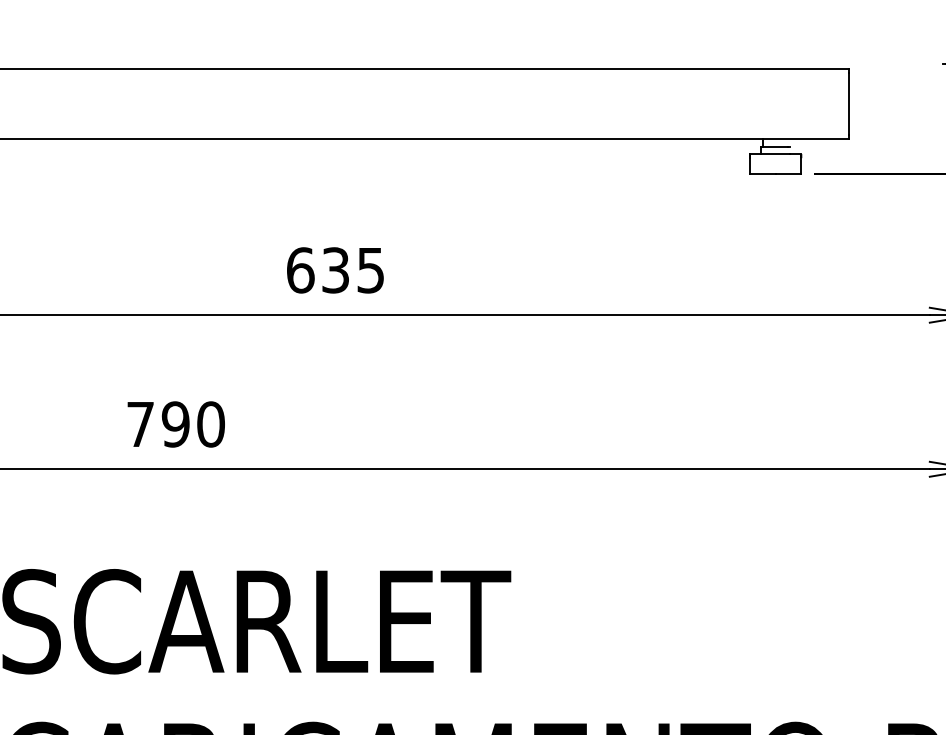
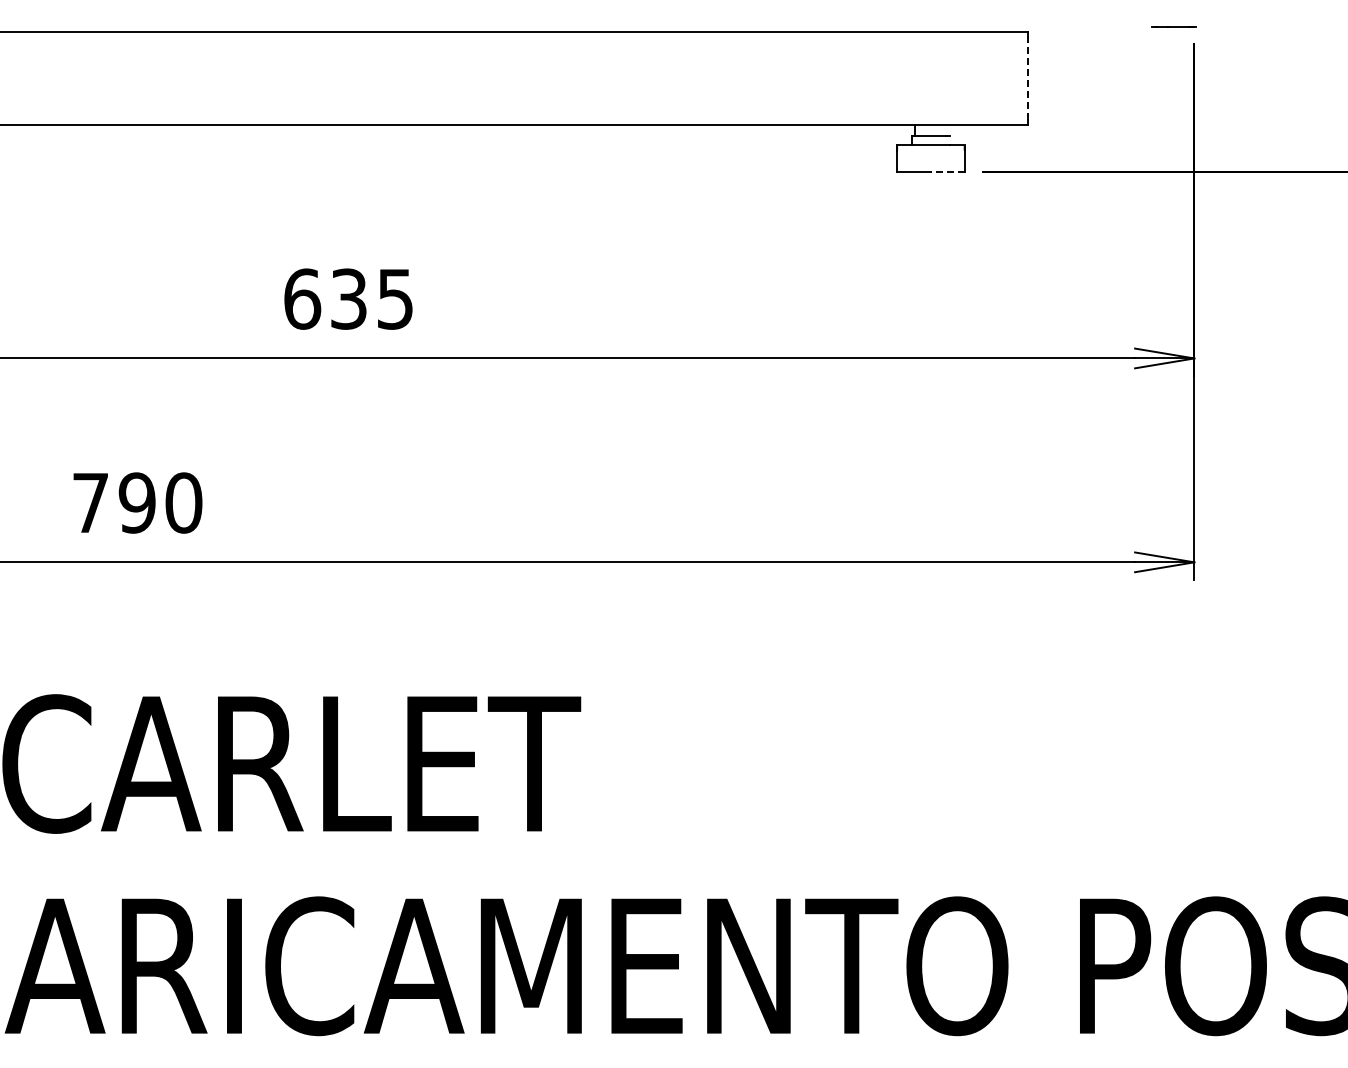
line: (849, 103) -> (1028, 78), solid -> dashed
line: (788, 174) -> (947, 172), solid -> dashed

